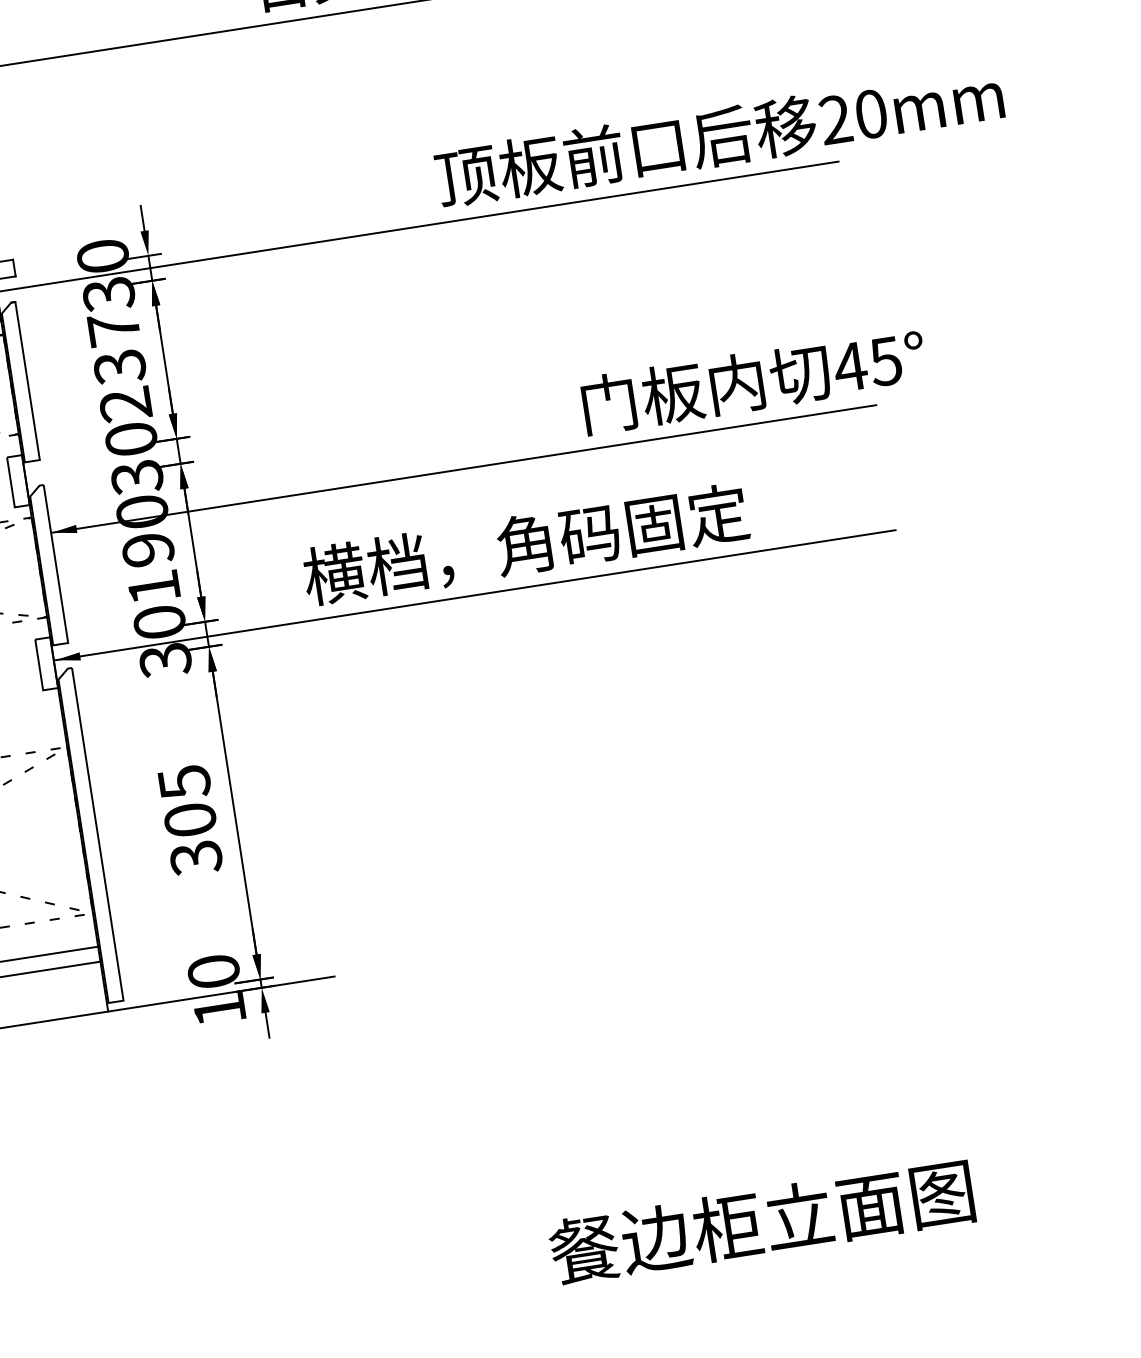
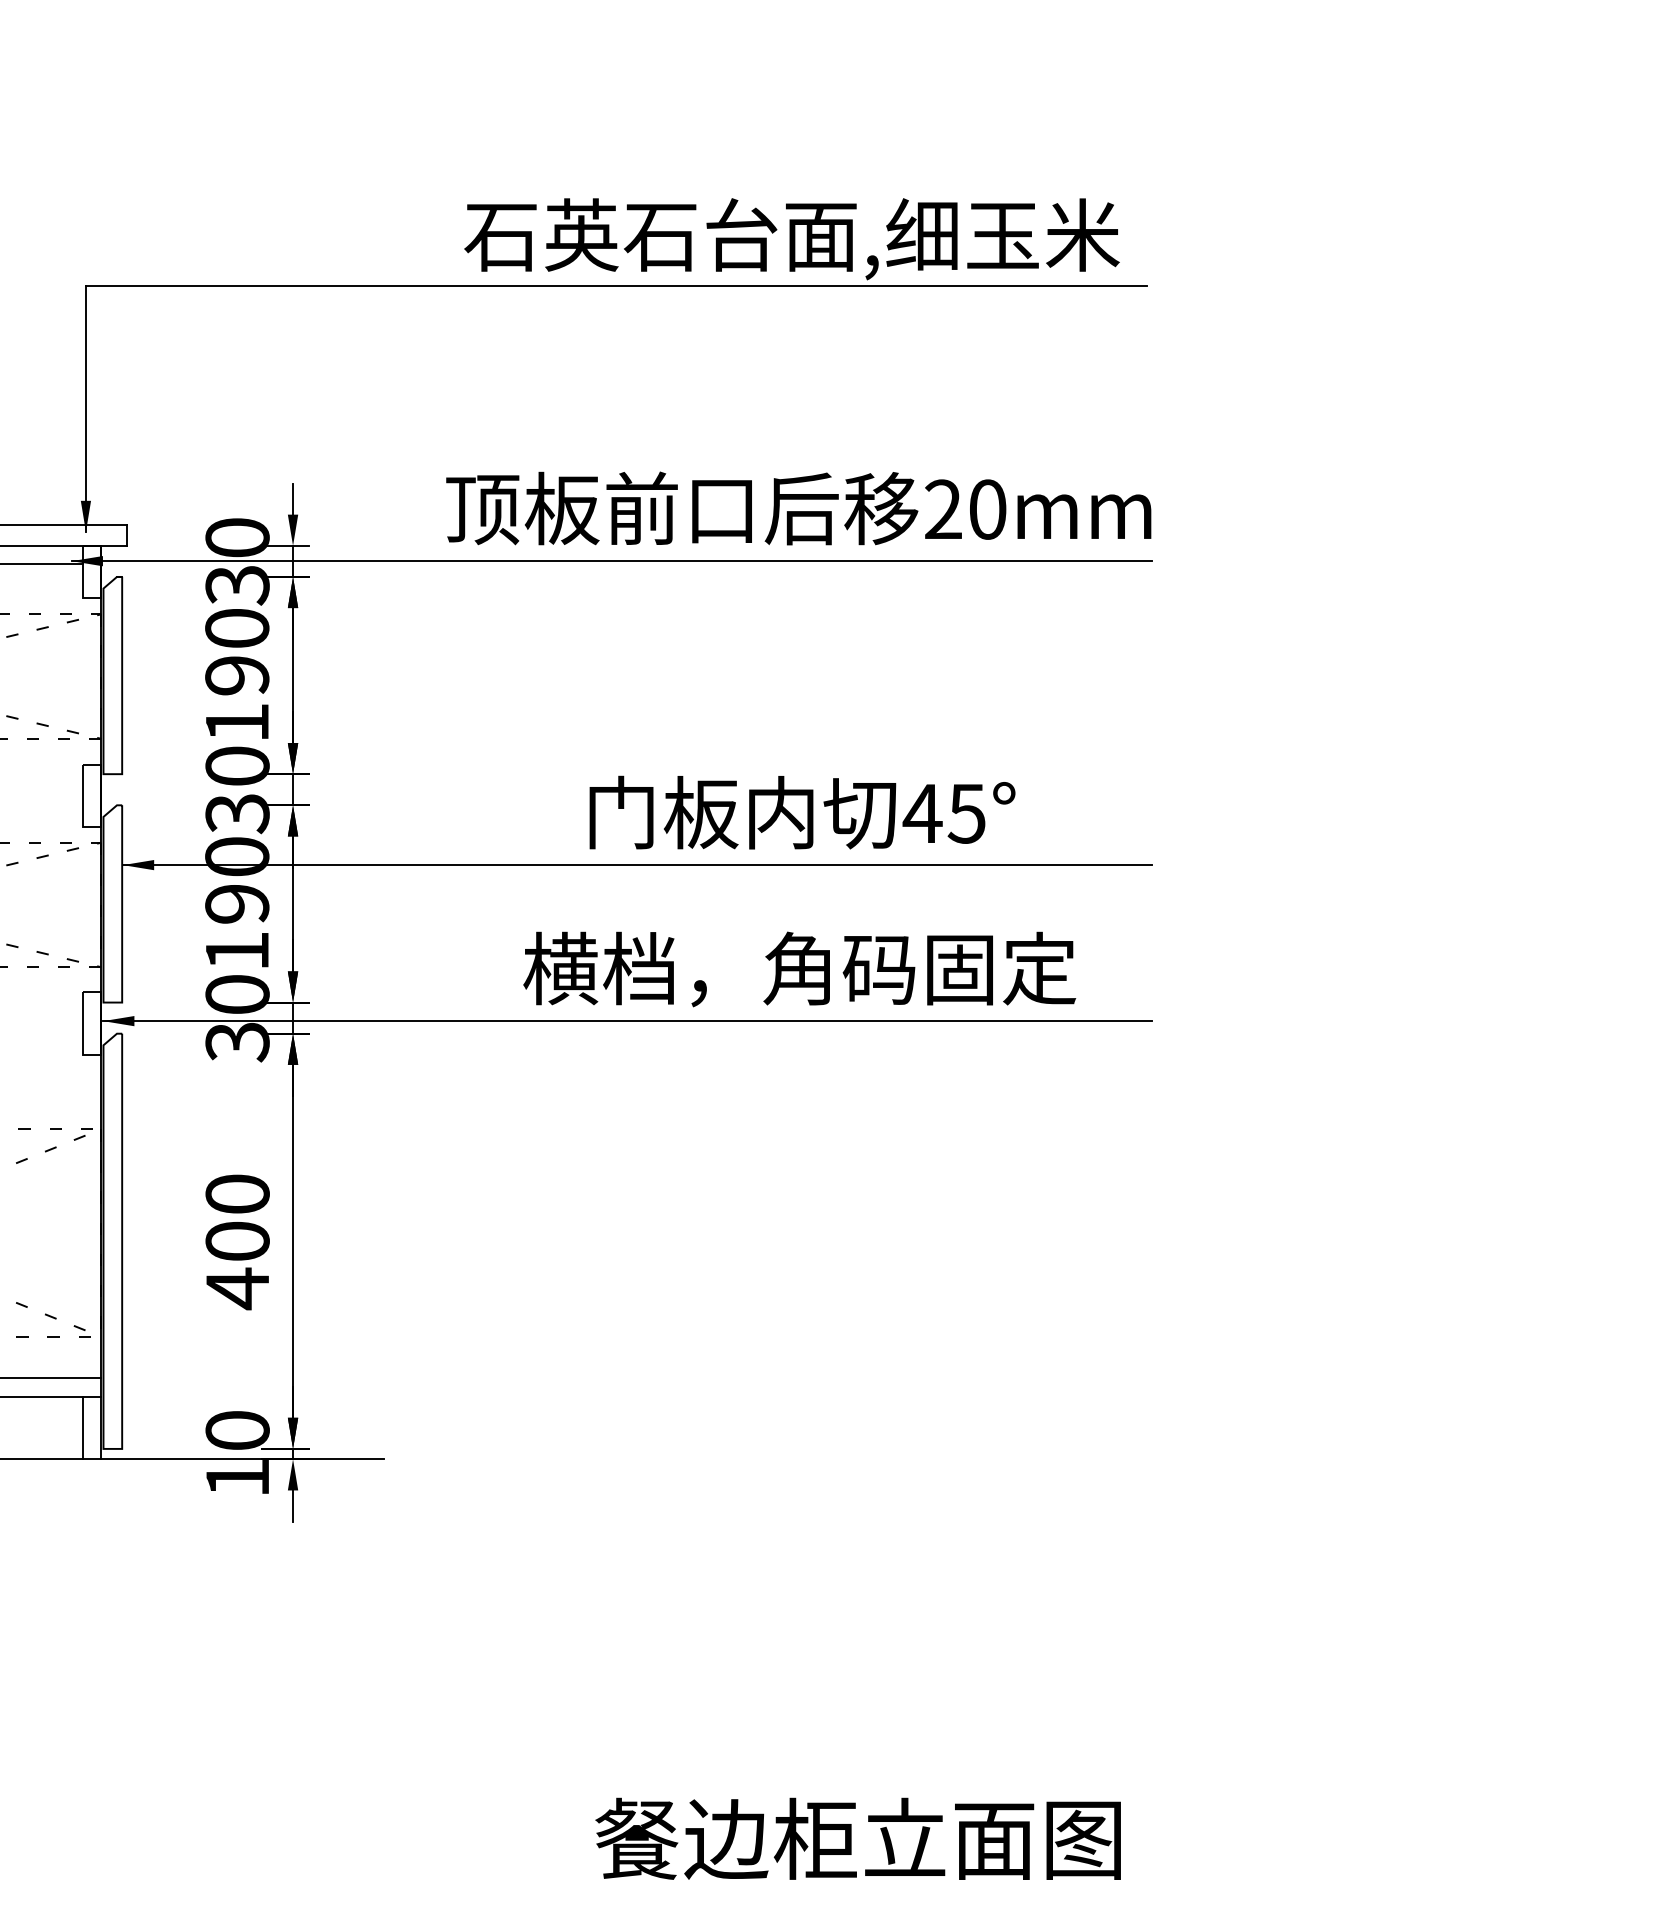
text: (719, 136) -> (798, 508), moved
text: (120, 366) -> (237, 675), 237 -> 190
text: (753, 380) -> (802, 812), moved
text: (525, 545) -> (799, 969), moved
text: (190, 820) -> (237, 1242), 305 -> 400
line: (89, 989) -> (82, 1428), added

